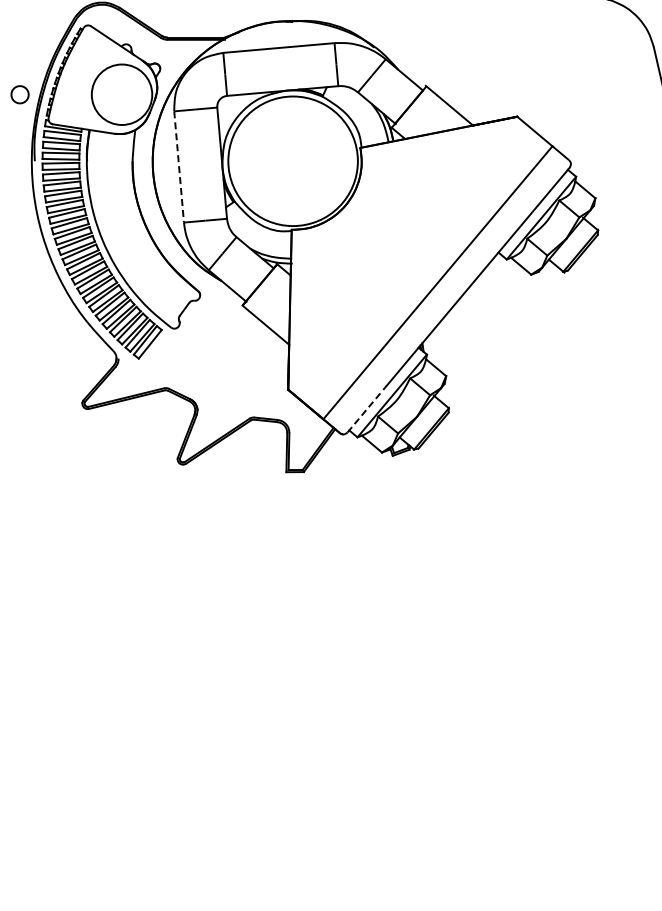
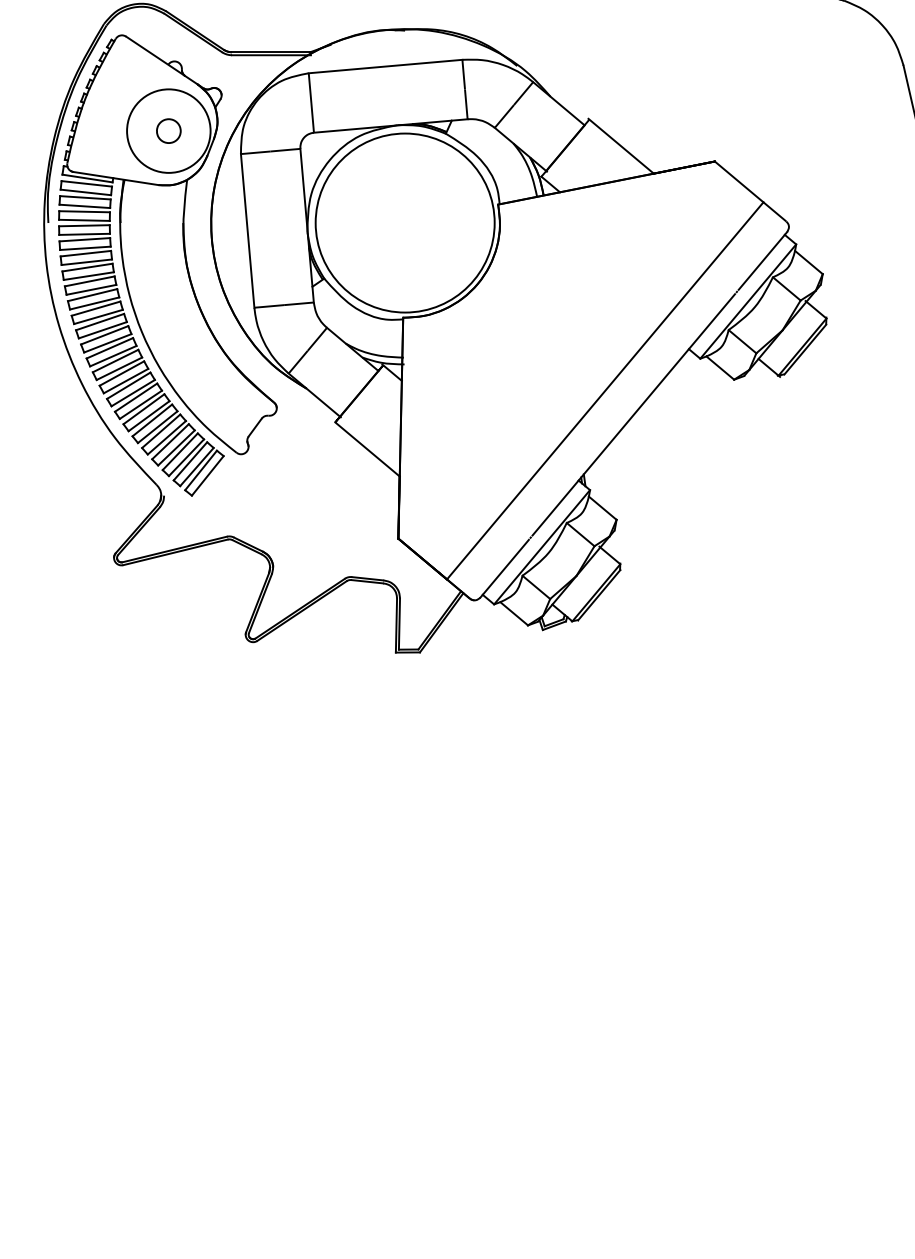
part: (19, 94) -> (168, 130), moved
line: (179, 166) -> (248, 230), dashed -> solid
line: (365, 411) -> (505, 568), dashed -> solid

